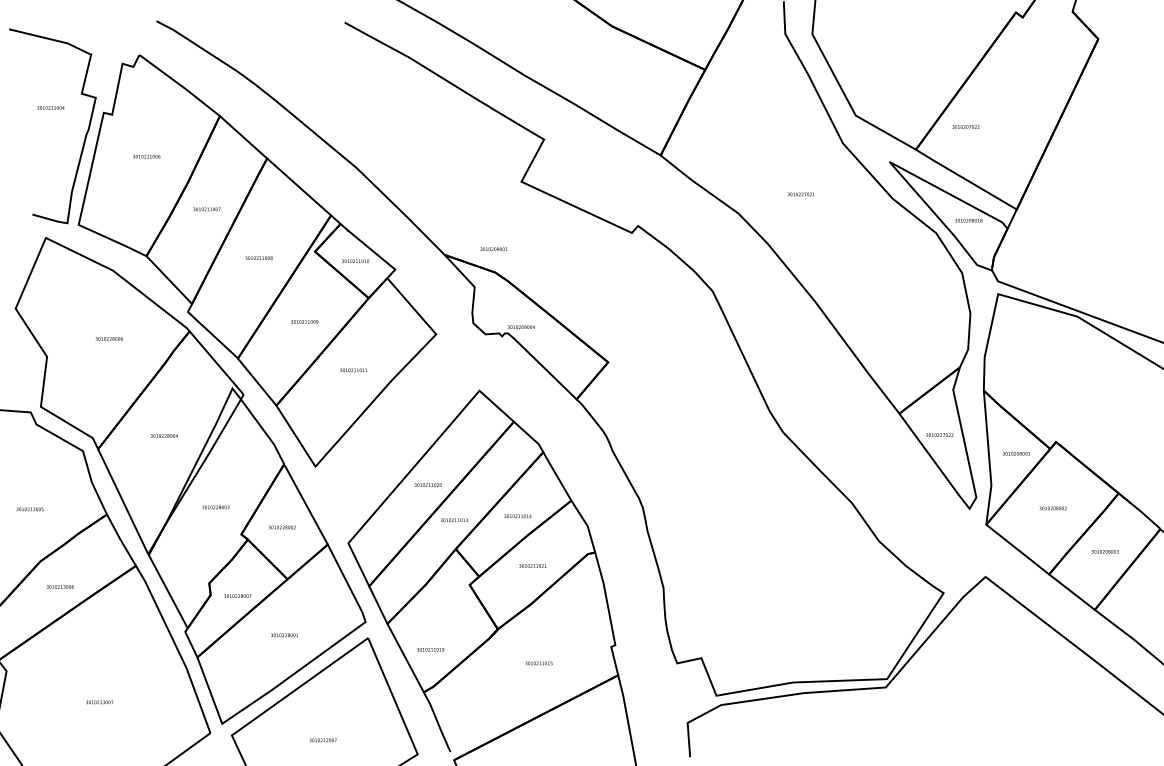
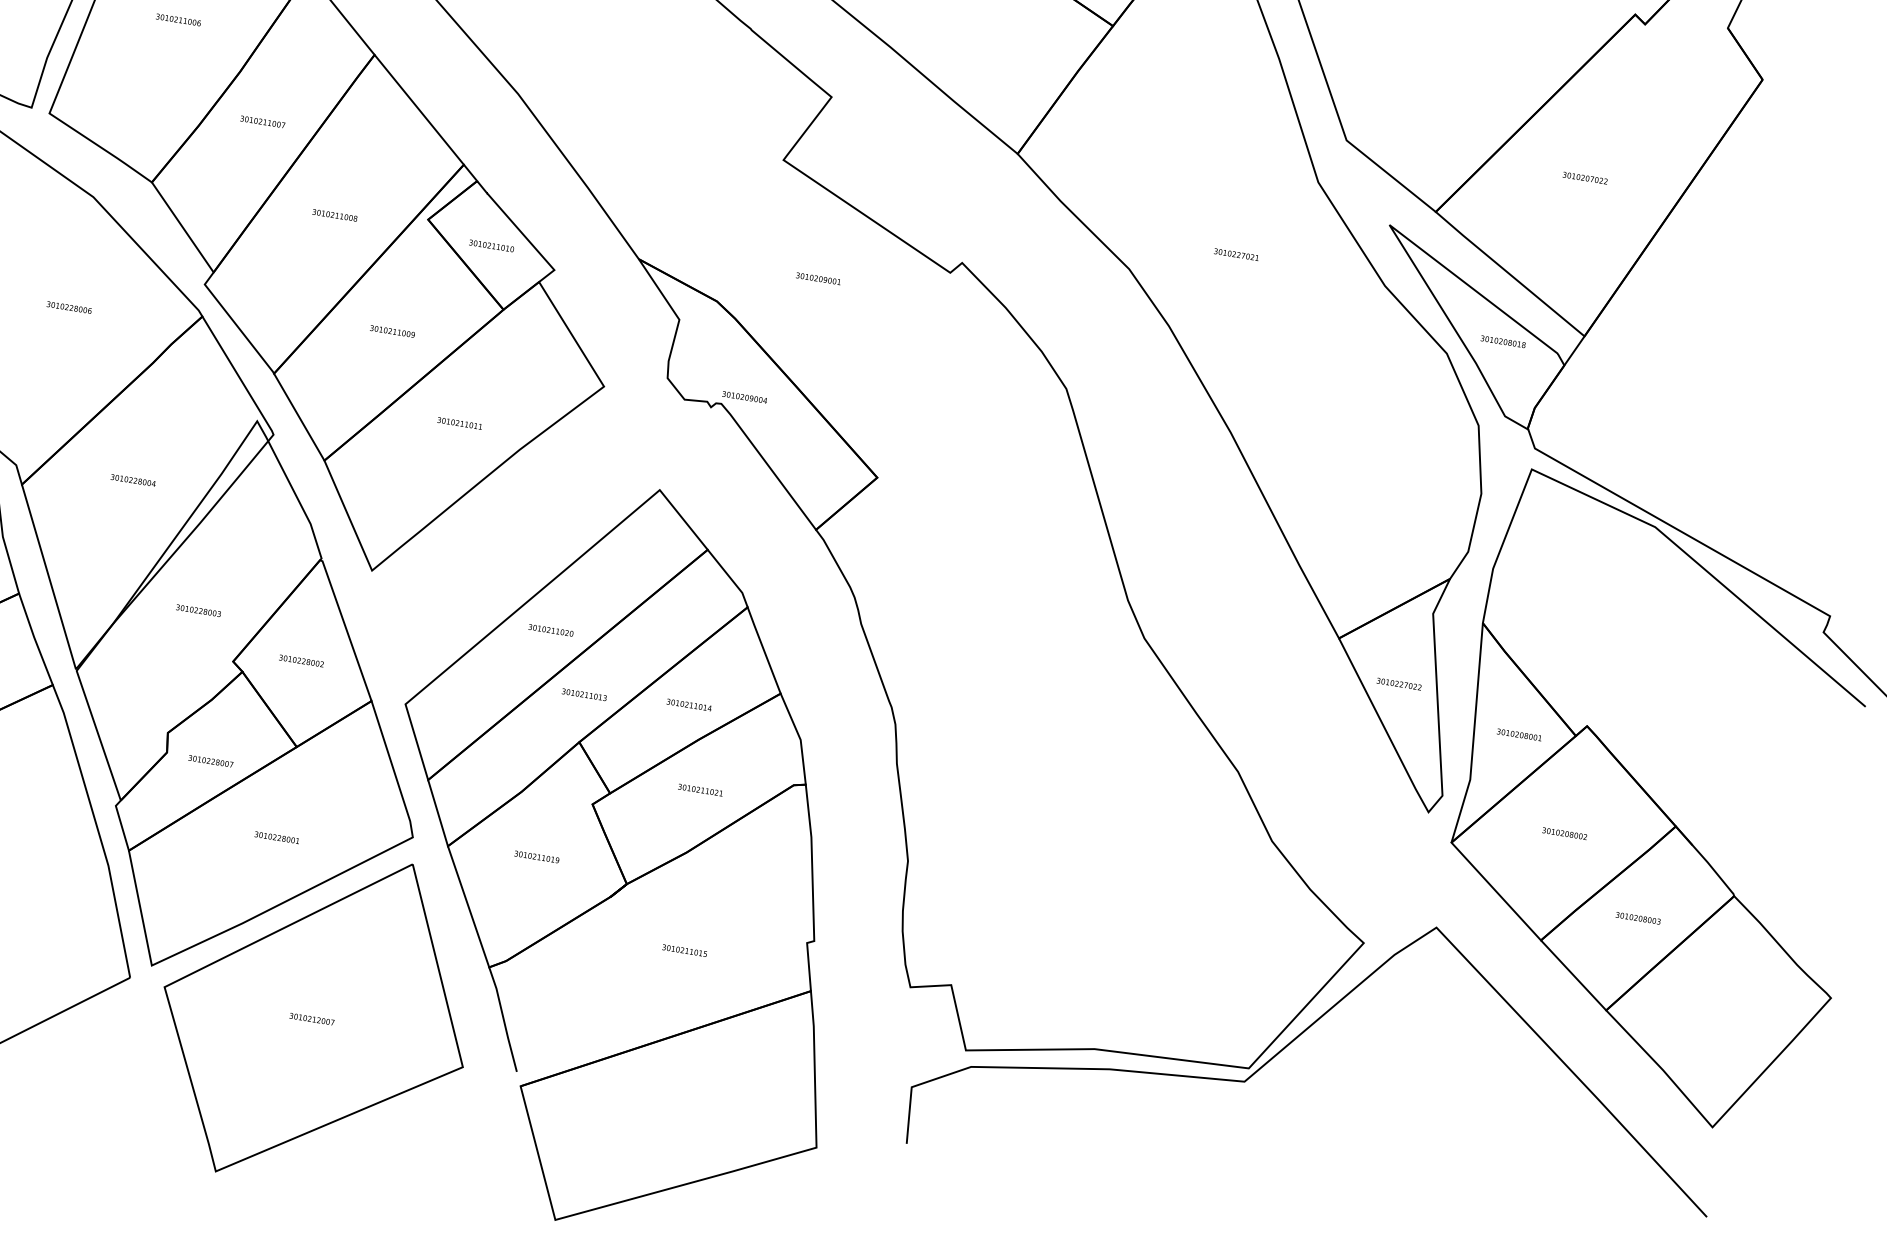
text: (965, 126) -> (1584, 177), moved
text: (493, 248) -> (818, 277), moved
text: (430, 649) -> (536, 856), moved

